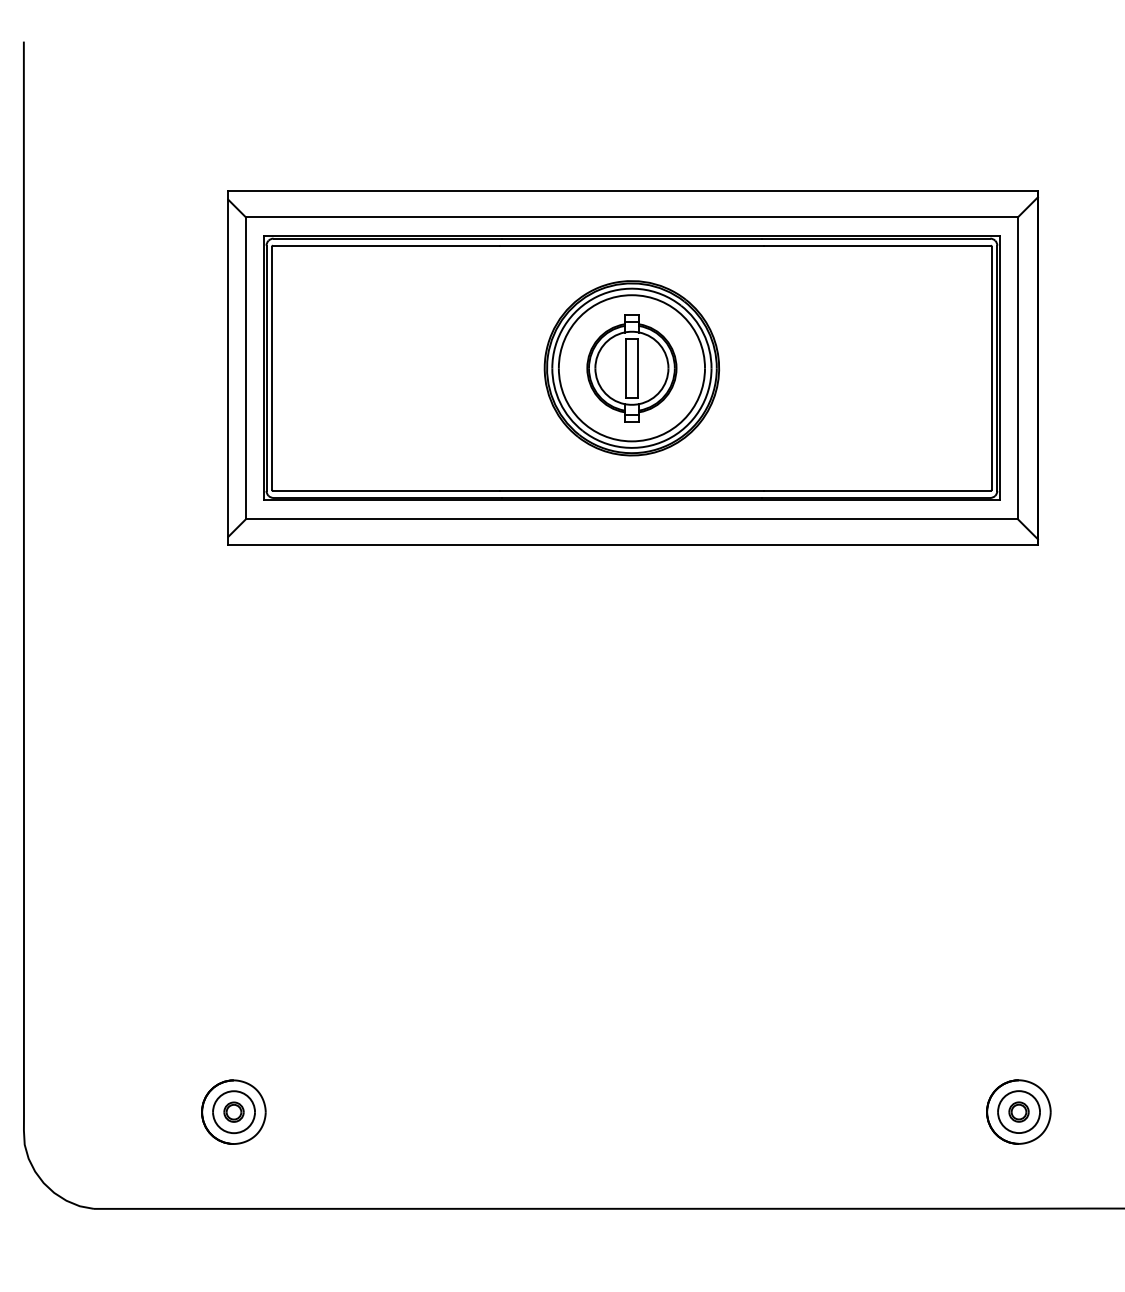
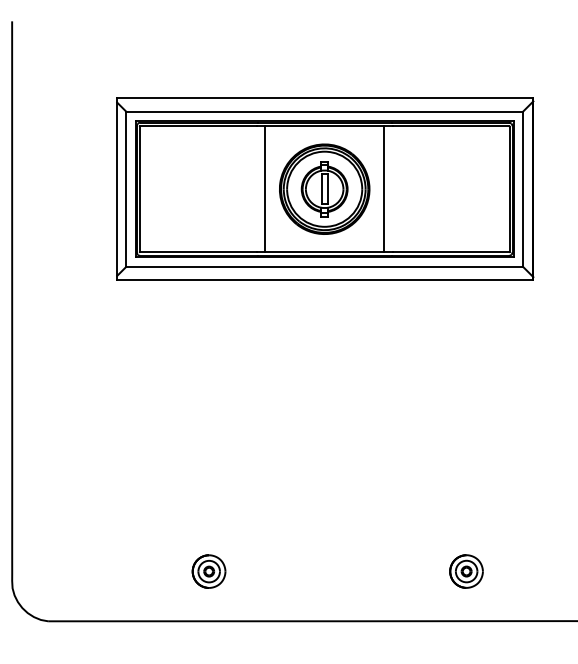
line: (516, 368) -> (265, 189), added
line: (746, 368) -> (383, 189), added
part: (232, 1111) -> (208, 571), moved
part: (1018, 1111) -> (466, 571), moved

